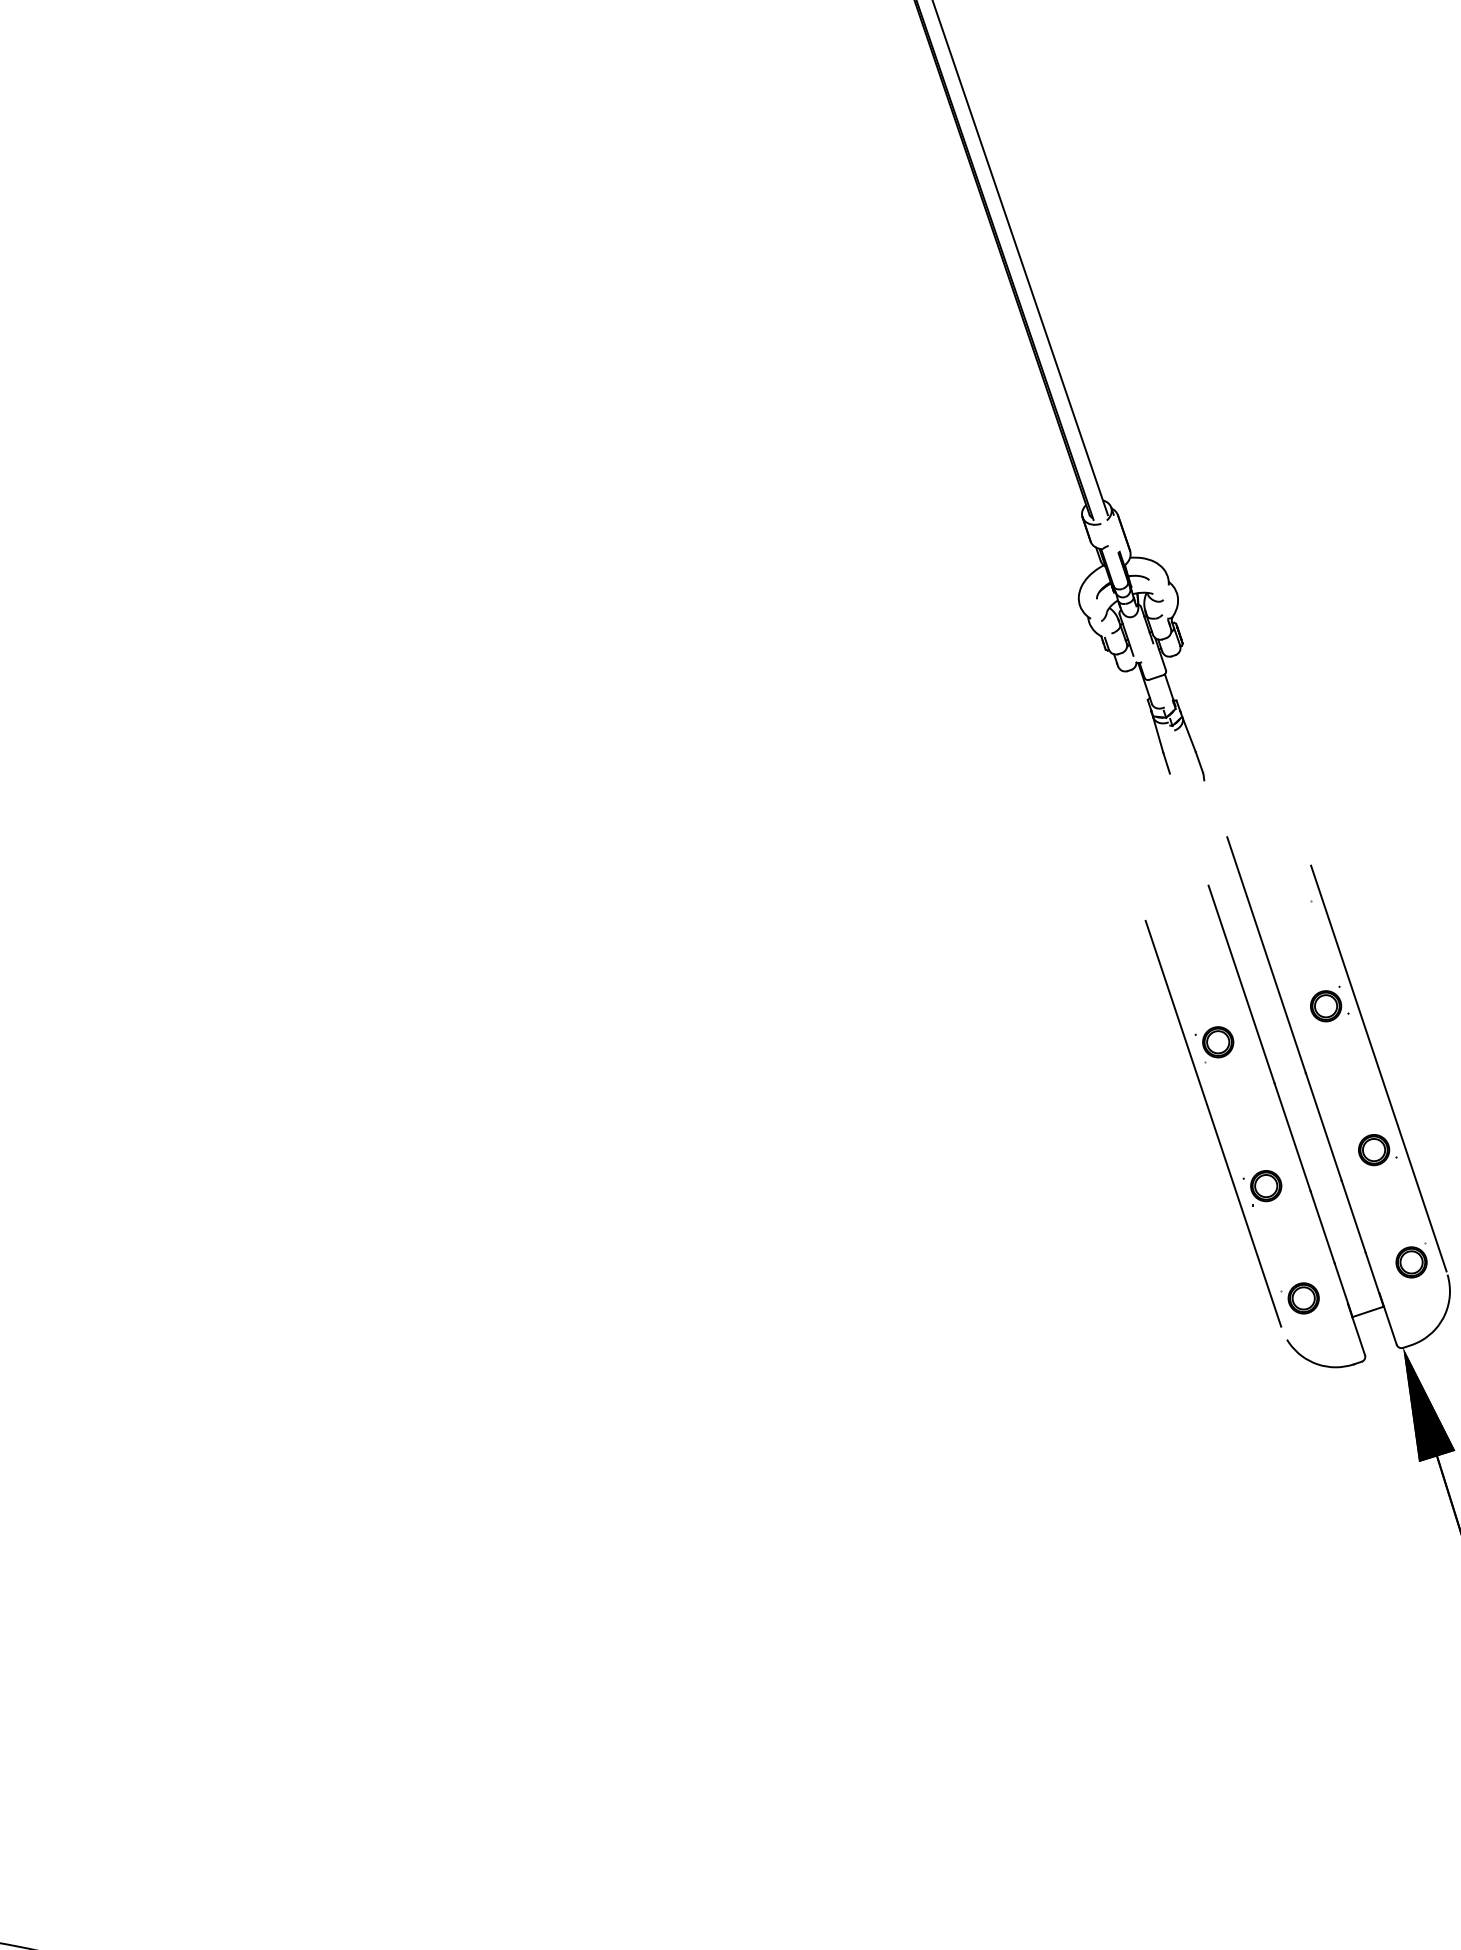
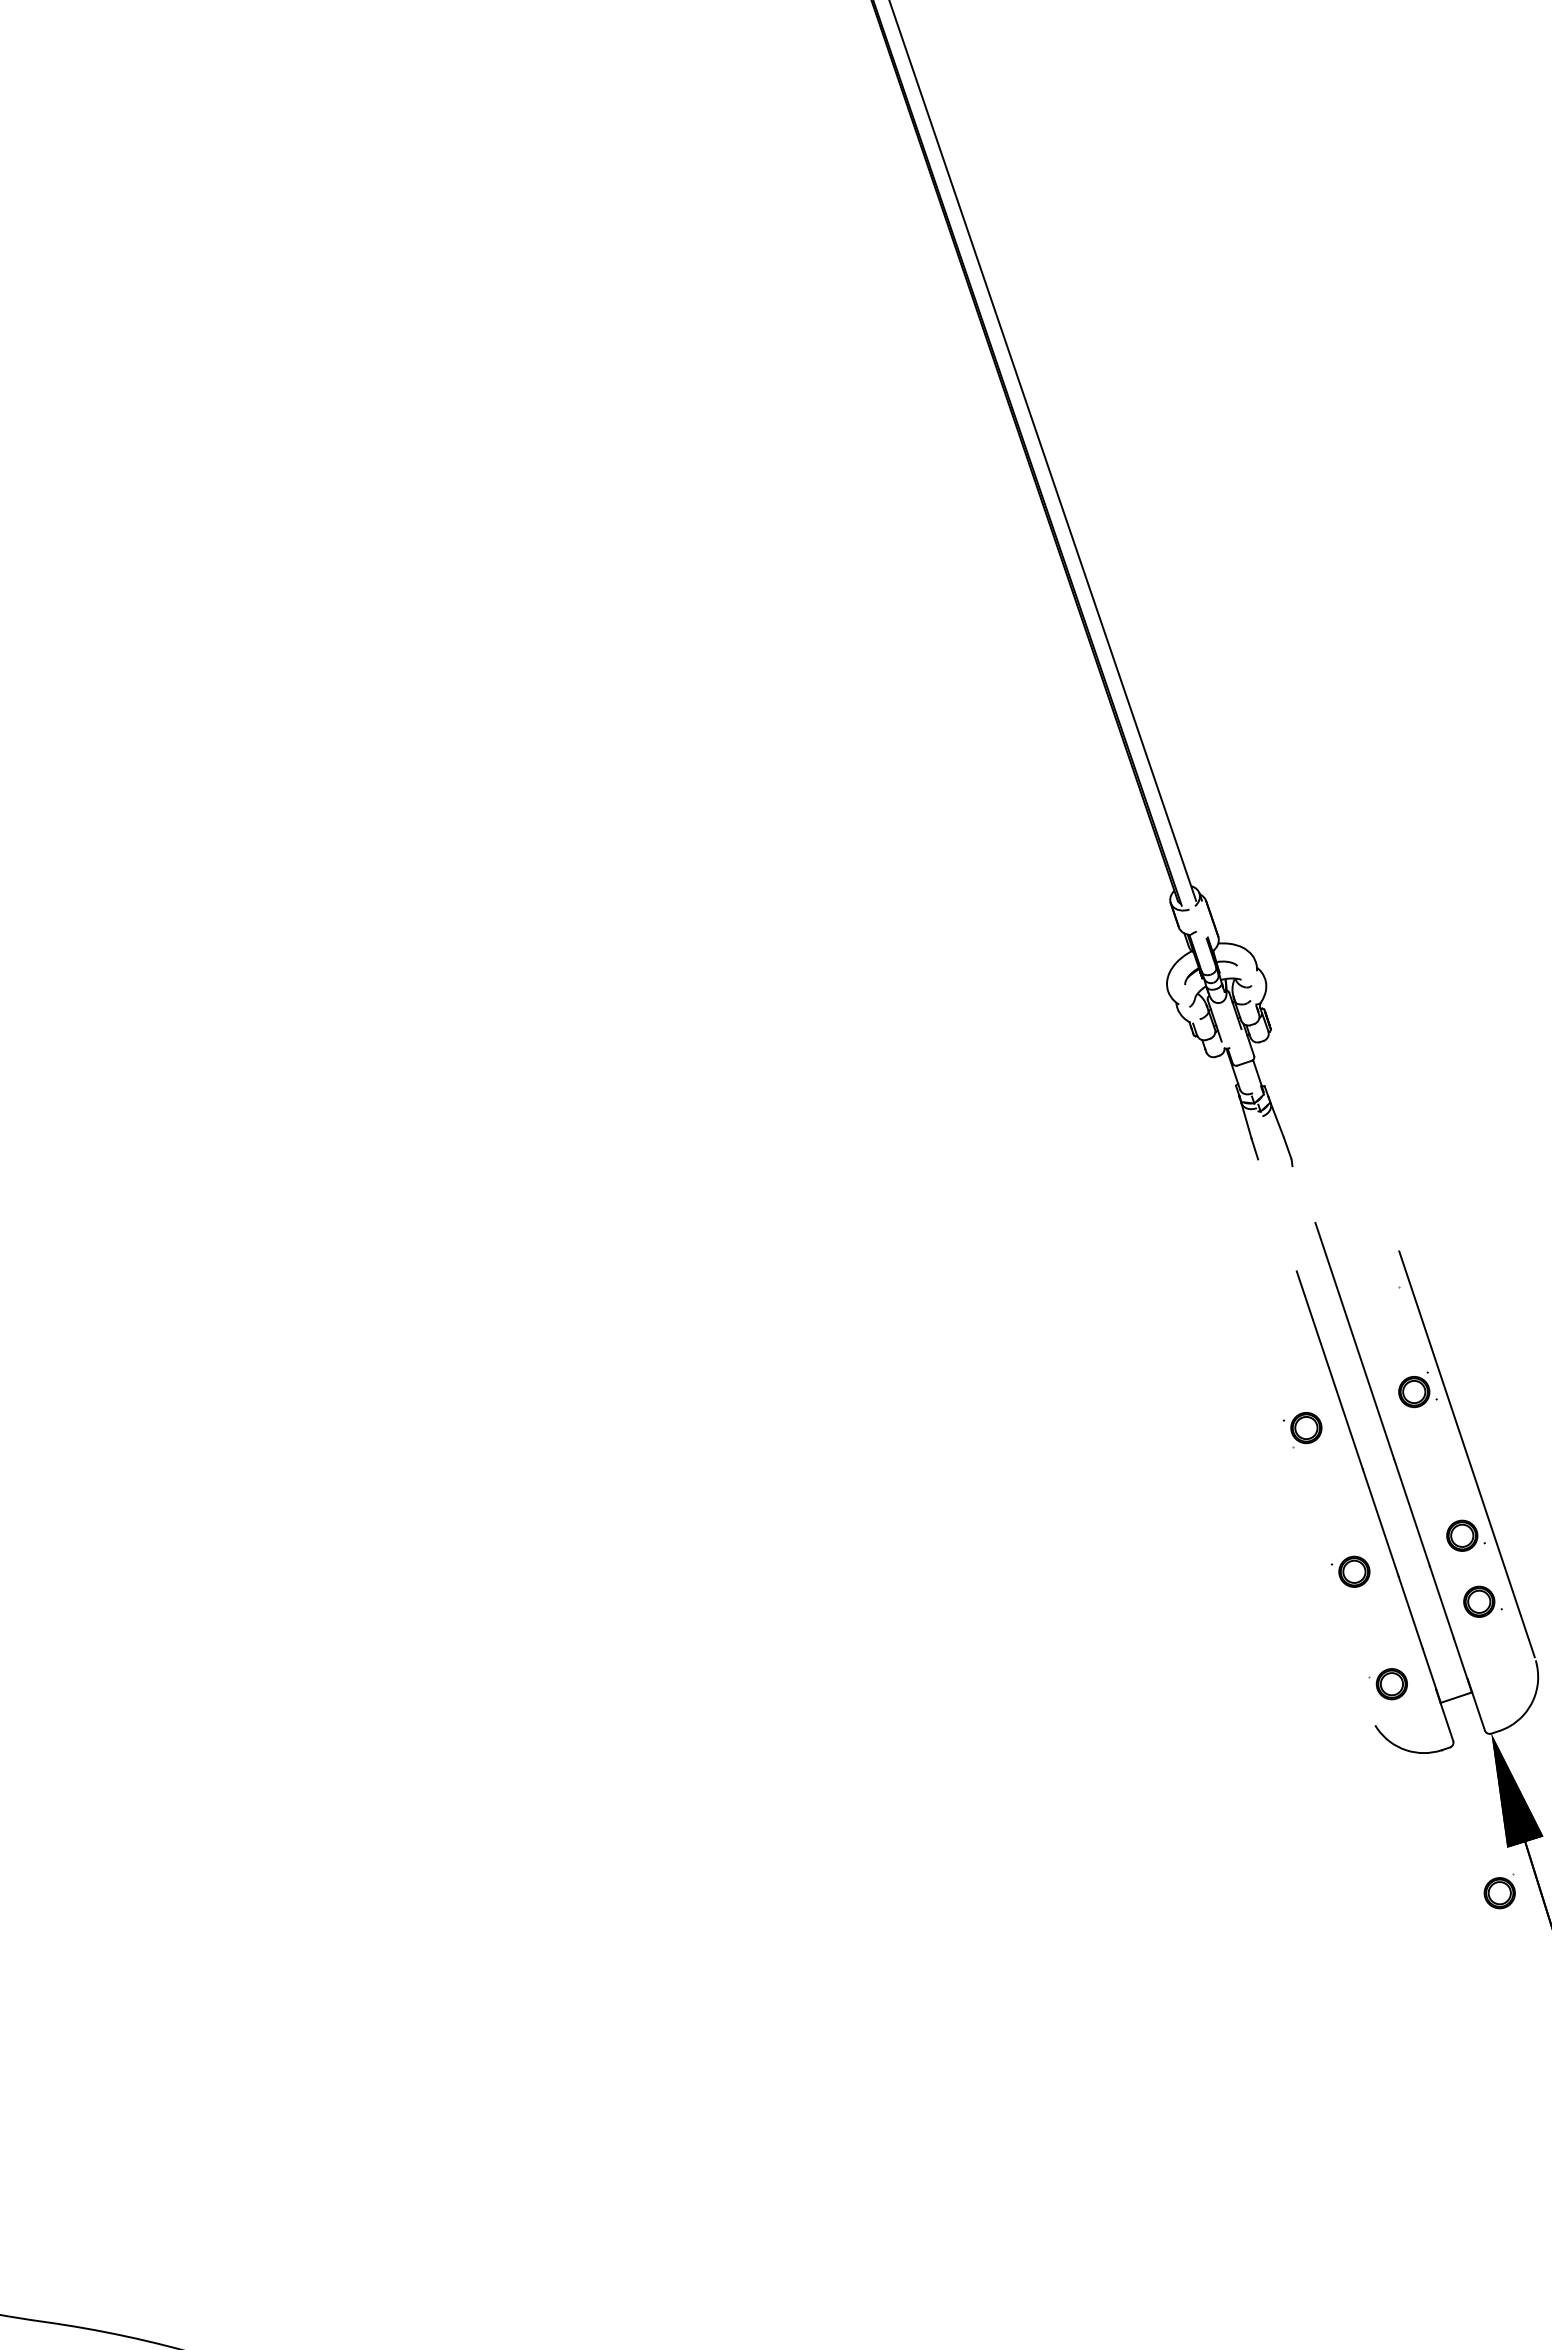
line: (1213, 1123) -> (1301, 1509), removed
part: (1394, 1215) -> (1482, 1601), added
part: (1411, 1260) -> (1499, 1891), moved

